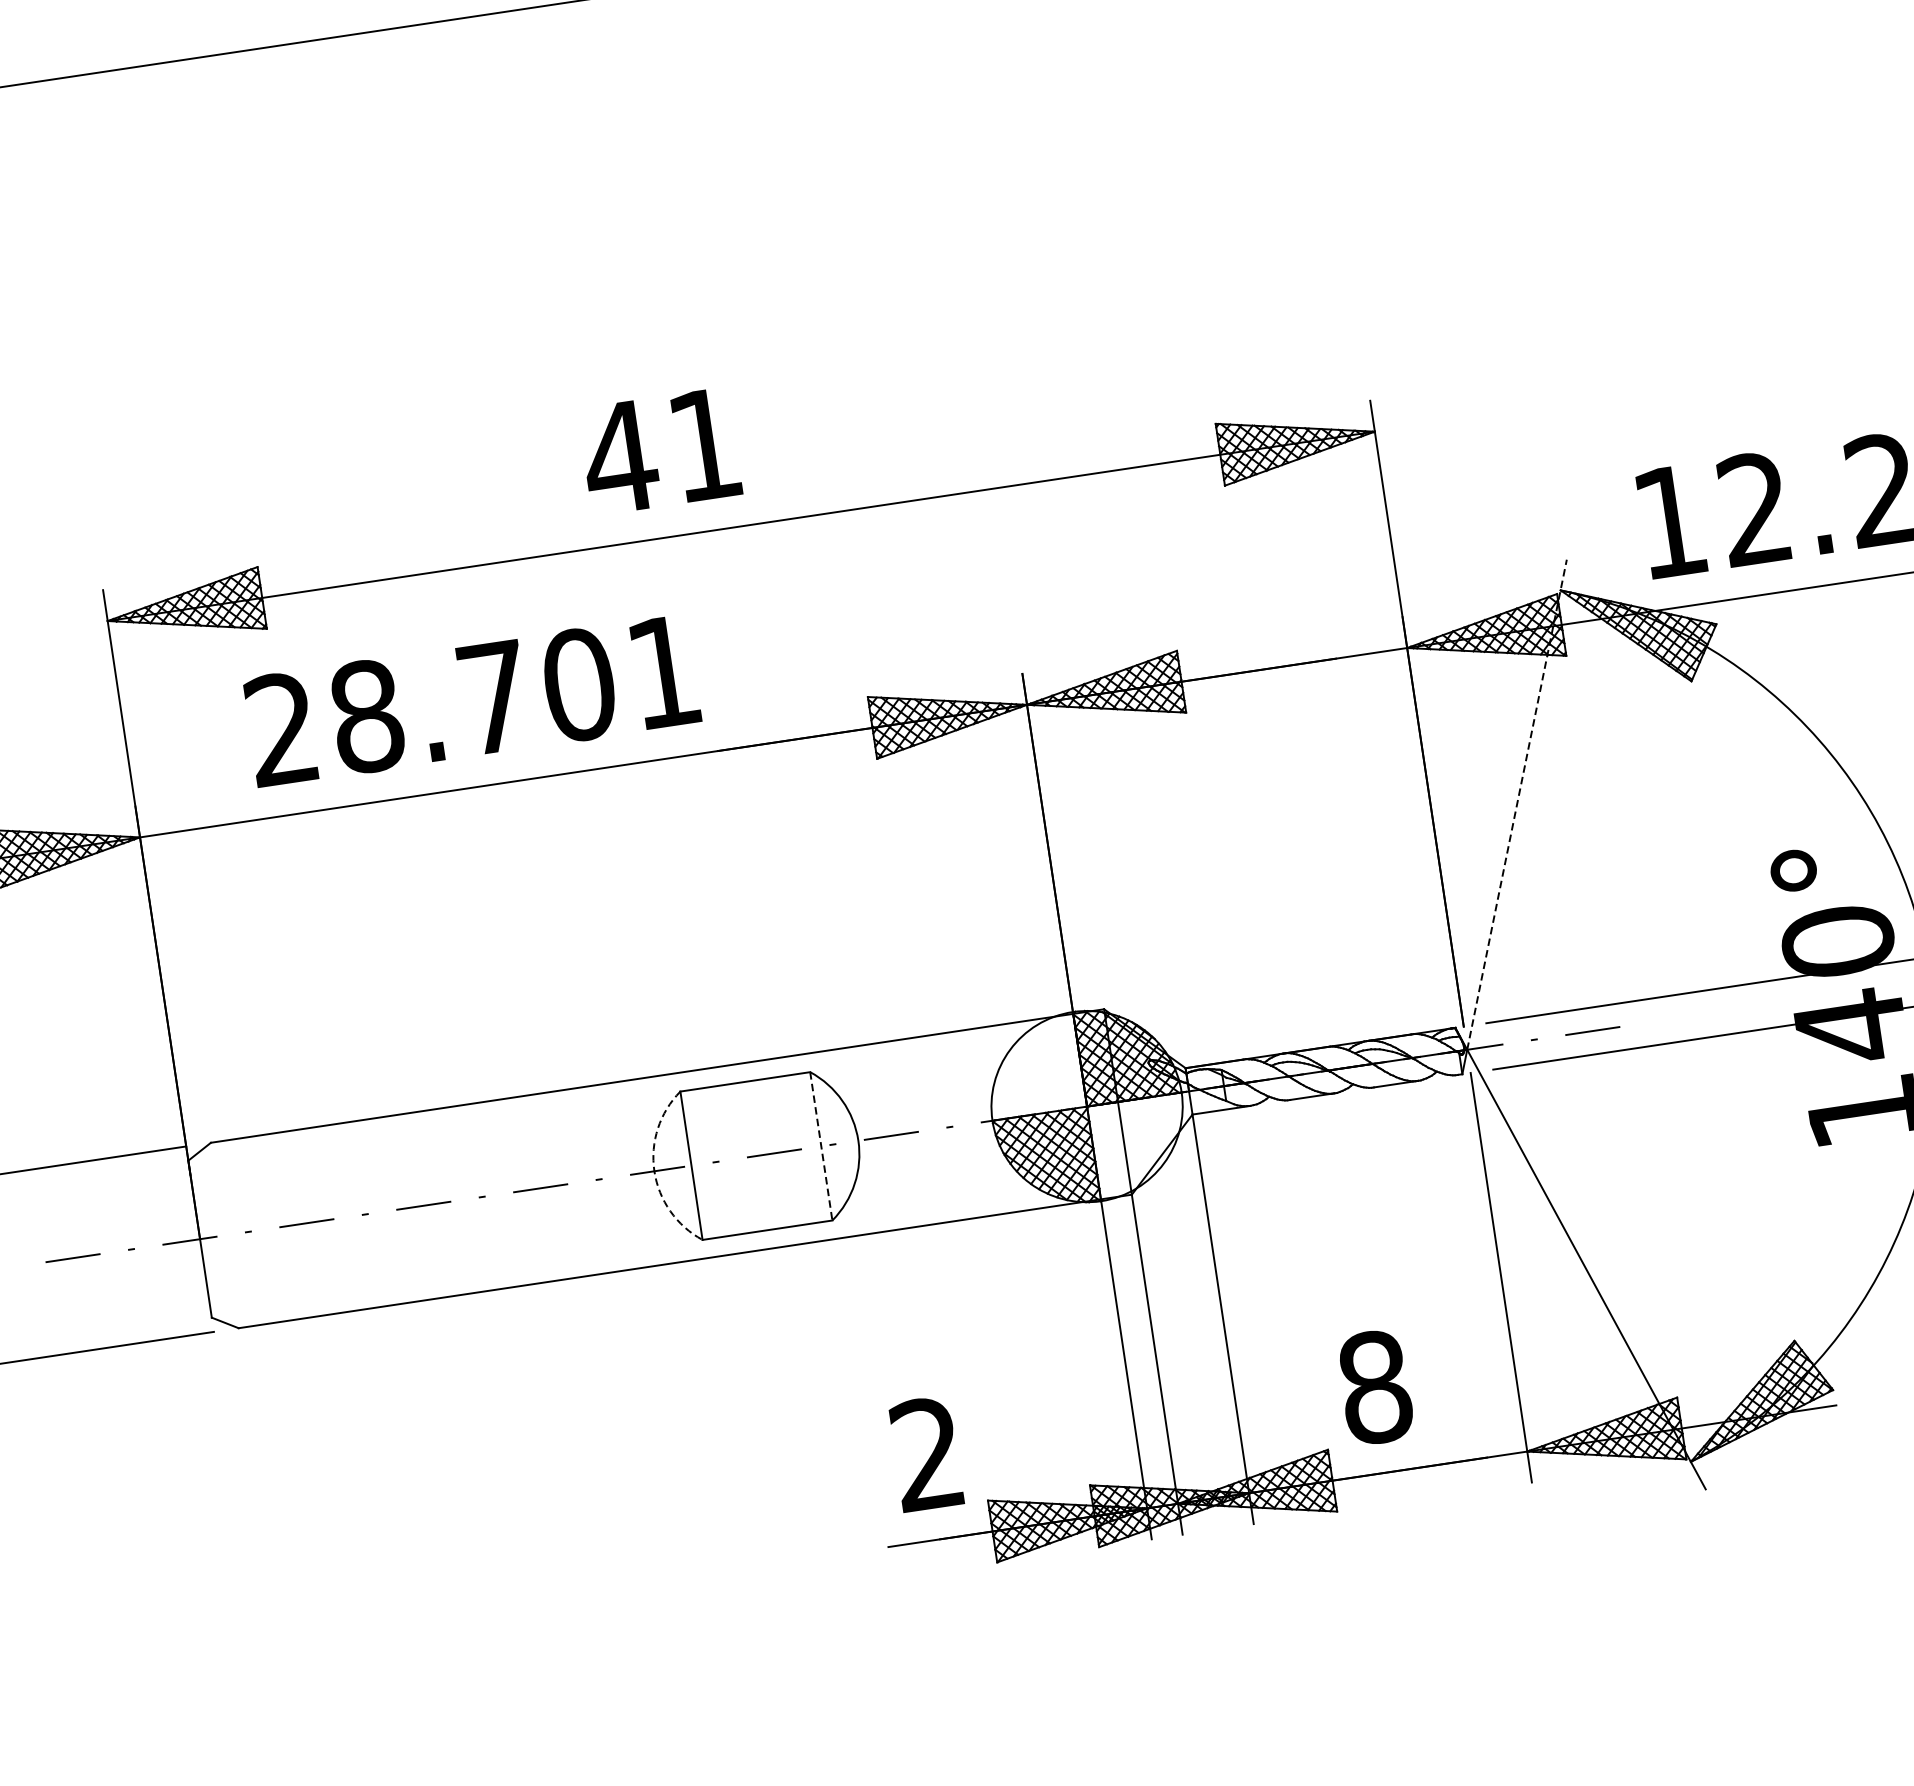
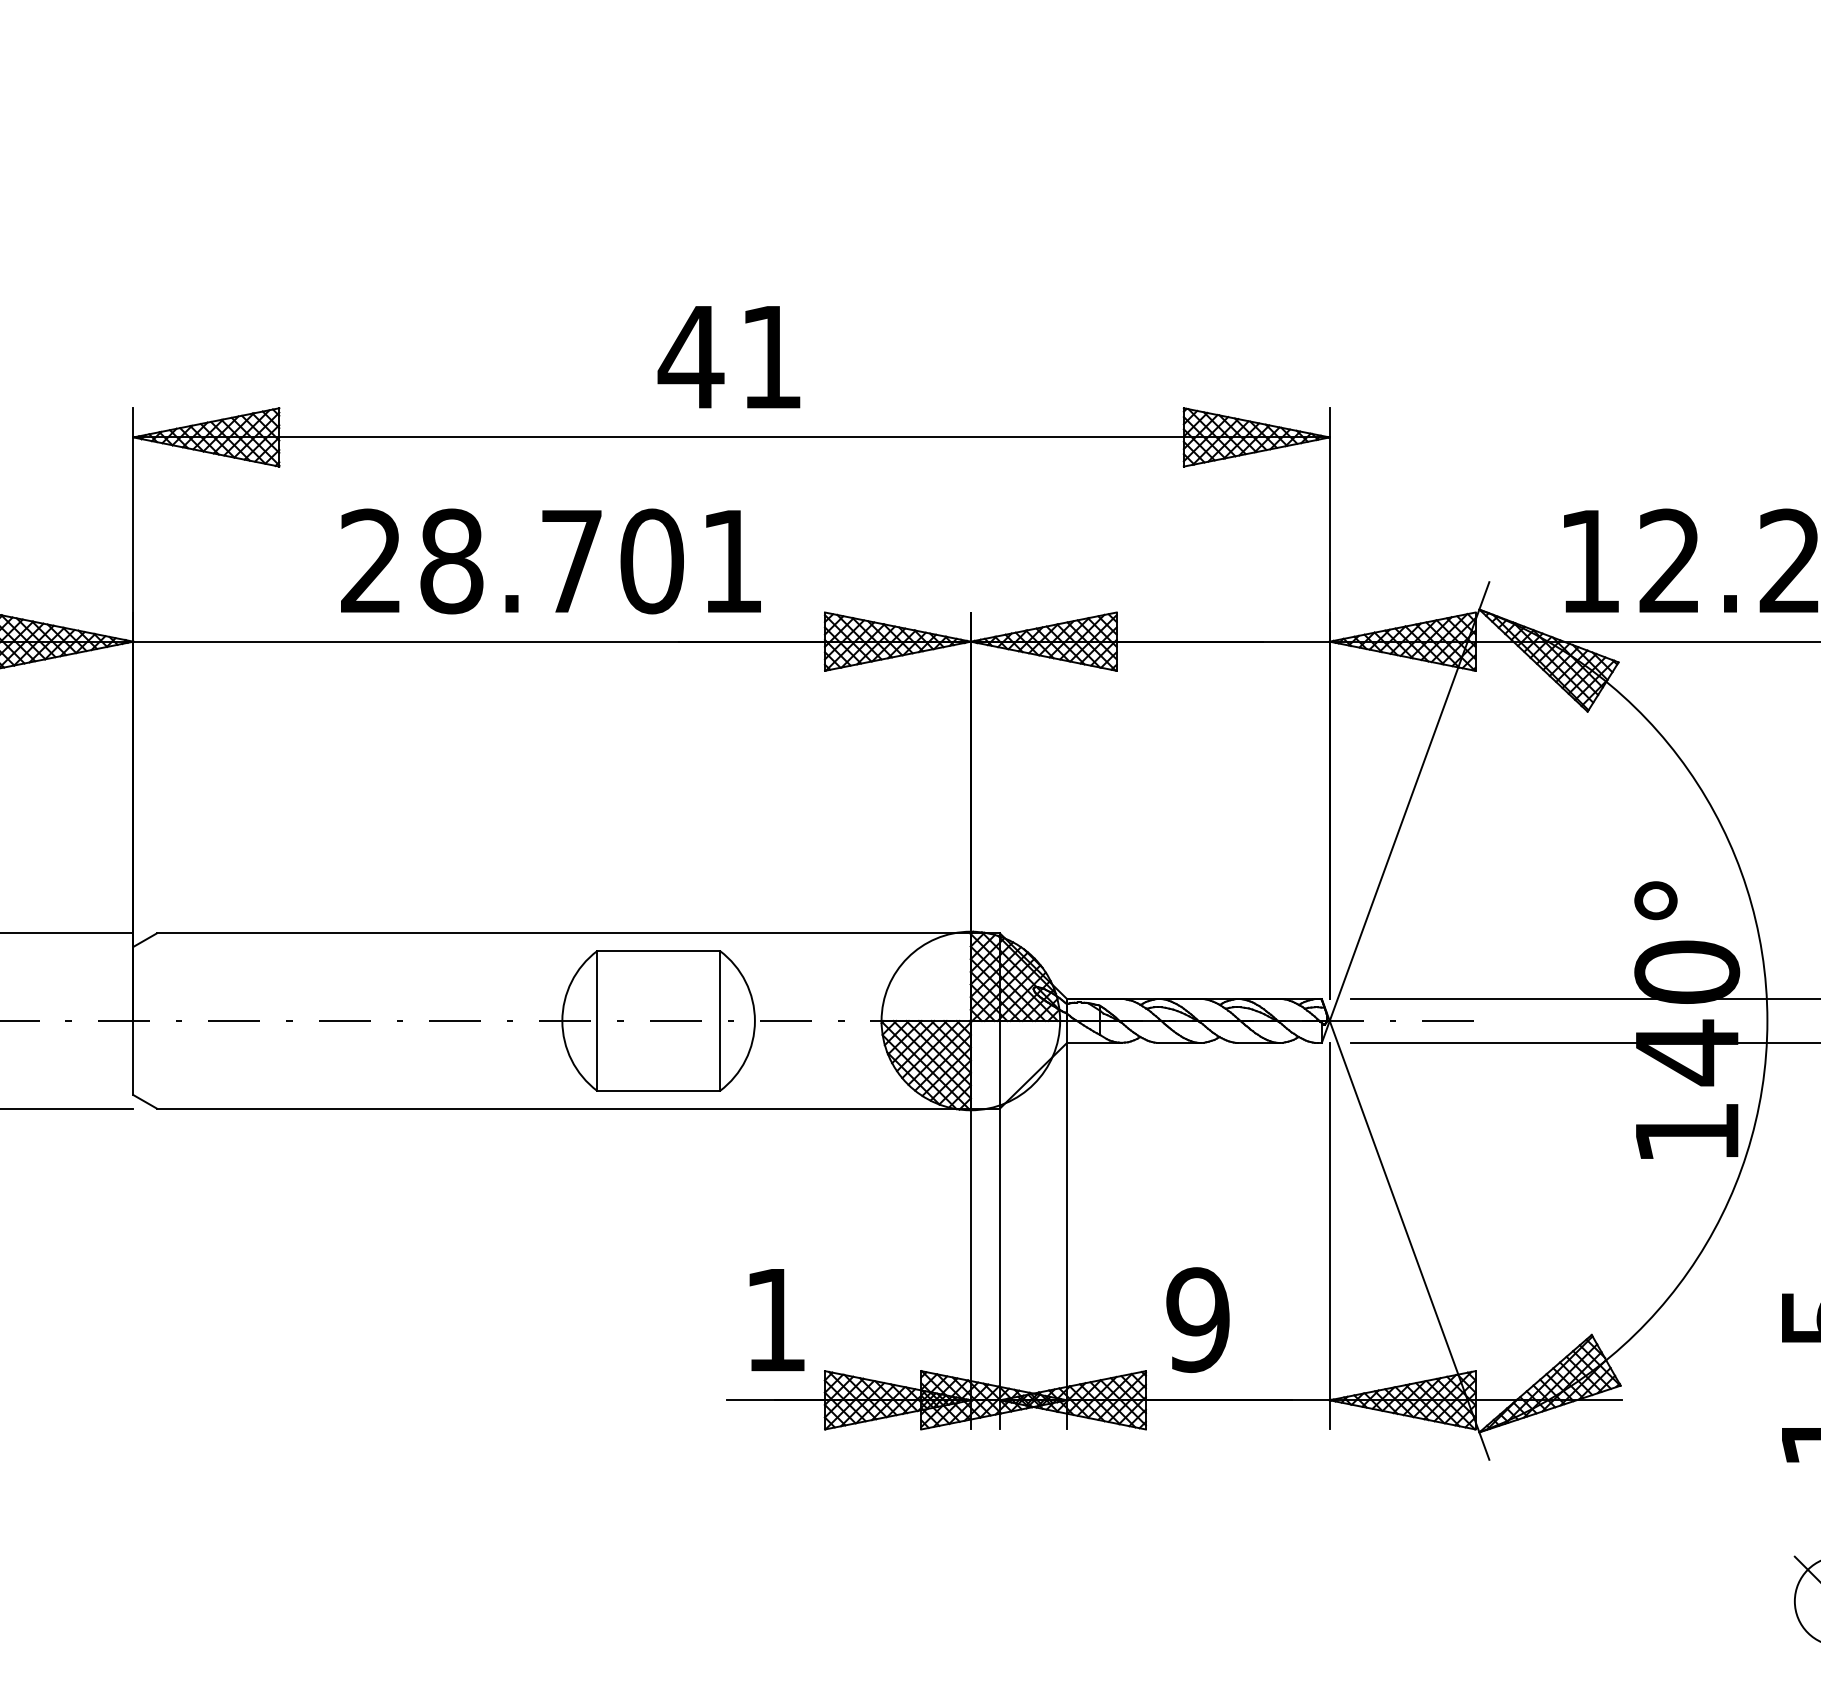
text: (659, 452) -> (728, 357), moved
text: (471, 701) -> (550, 561), moved
line: (1516, 804) -> (1409, 801), dashed -> solid
line: (820, 1146) -> (719, 1021), dashed -> solid
arc: (654, 1171) -> (562, 1021), dashed -> solid
text: (1374, 1387) -> (1197, 1320), 8 -> 9
text: (926, 1453) -> (774, 1319), 2 -> 1

